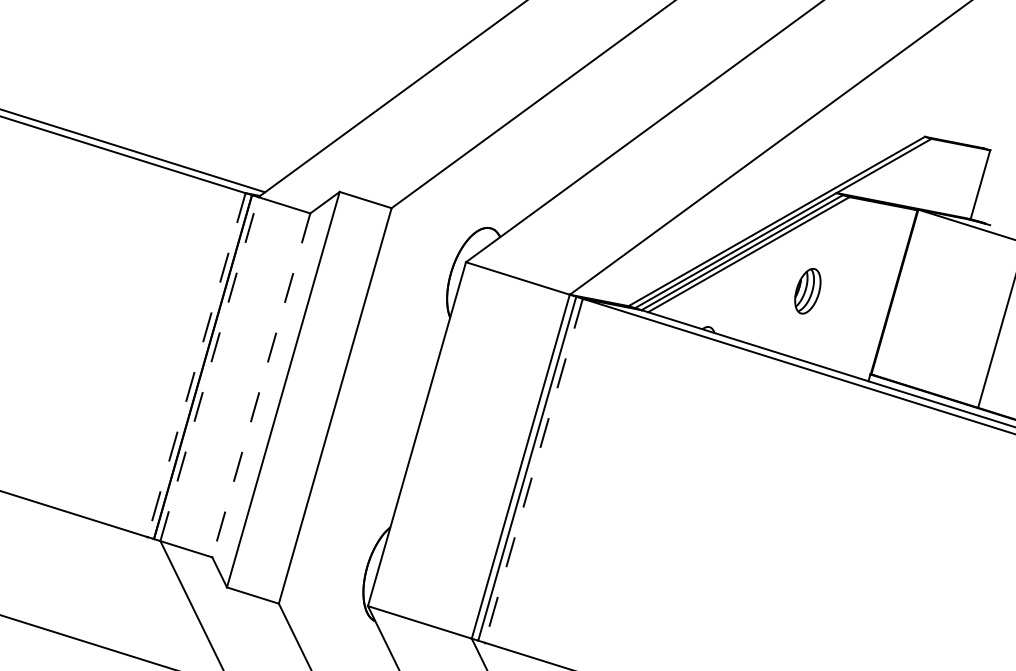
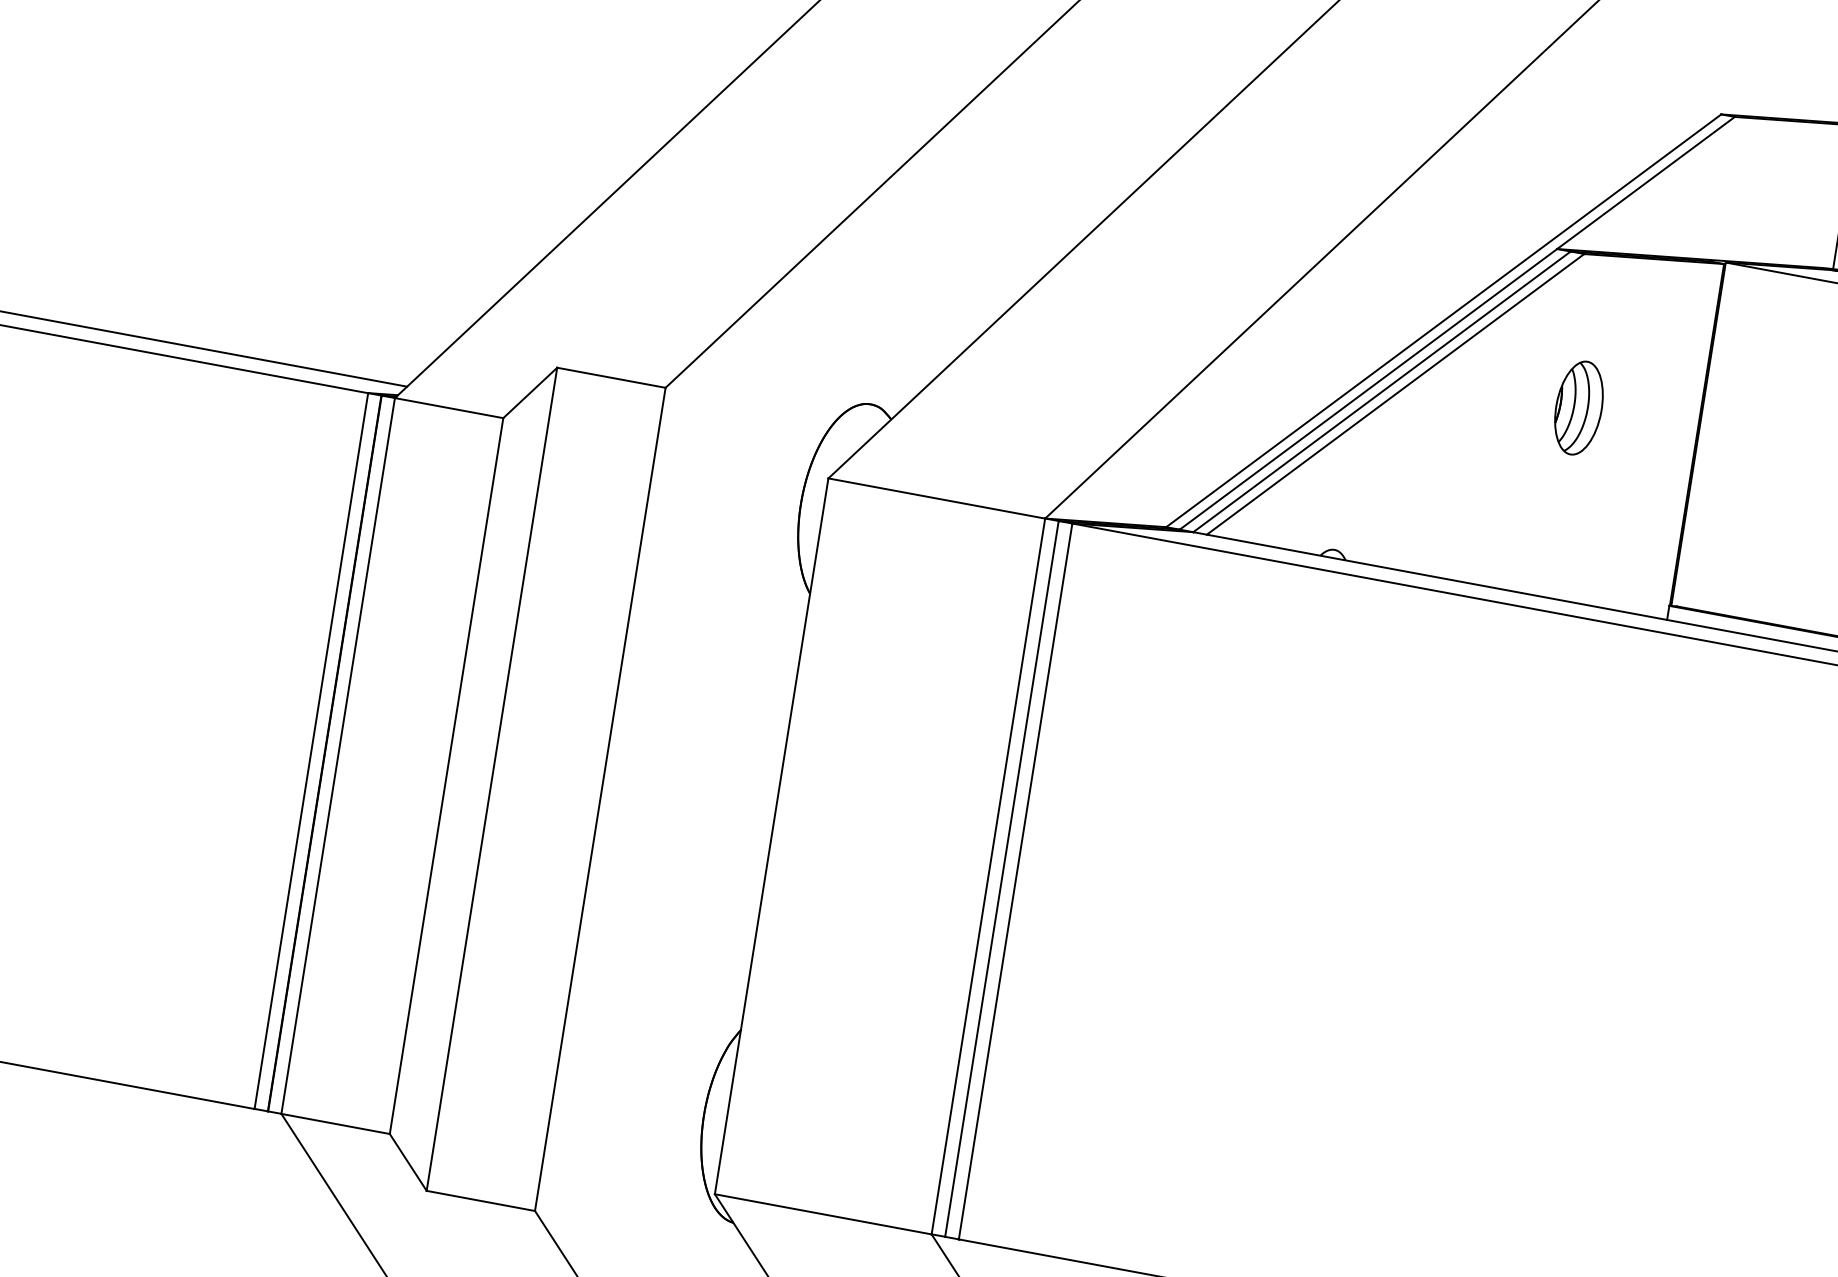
part: (807, 290) -> (1578, 406), moved
line: (196, 365) -> (311, 751), dashed -> solid
line: (209, 369) -> (338, 756), dashed -> solid
line: (261, 385) -> (446, 776), dashed -> solid
line: (533, 470) -> (1014, 881), dashed -> solid

